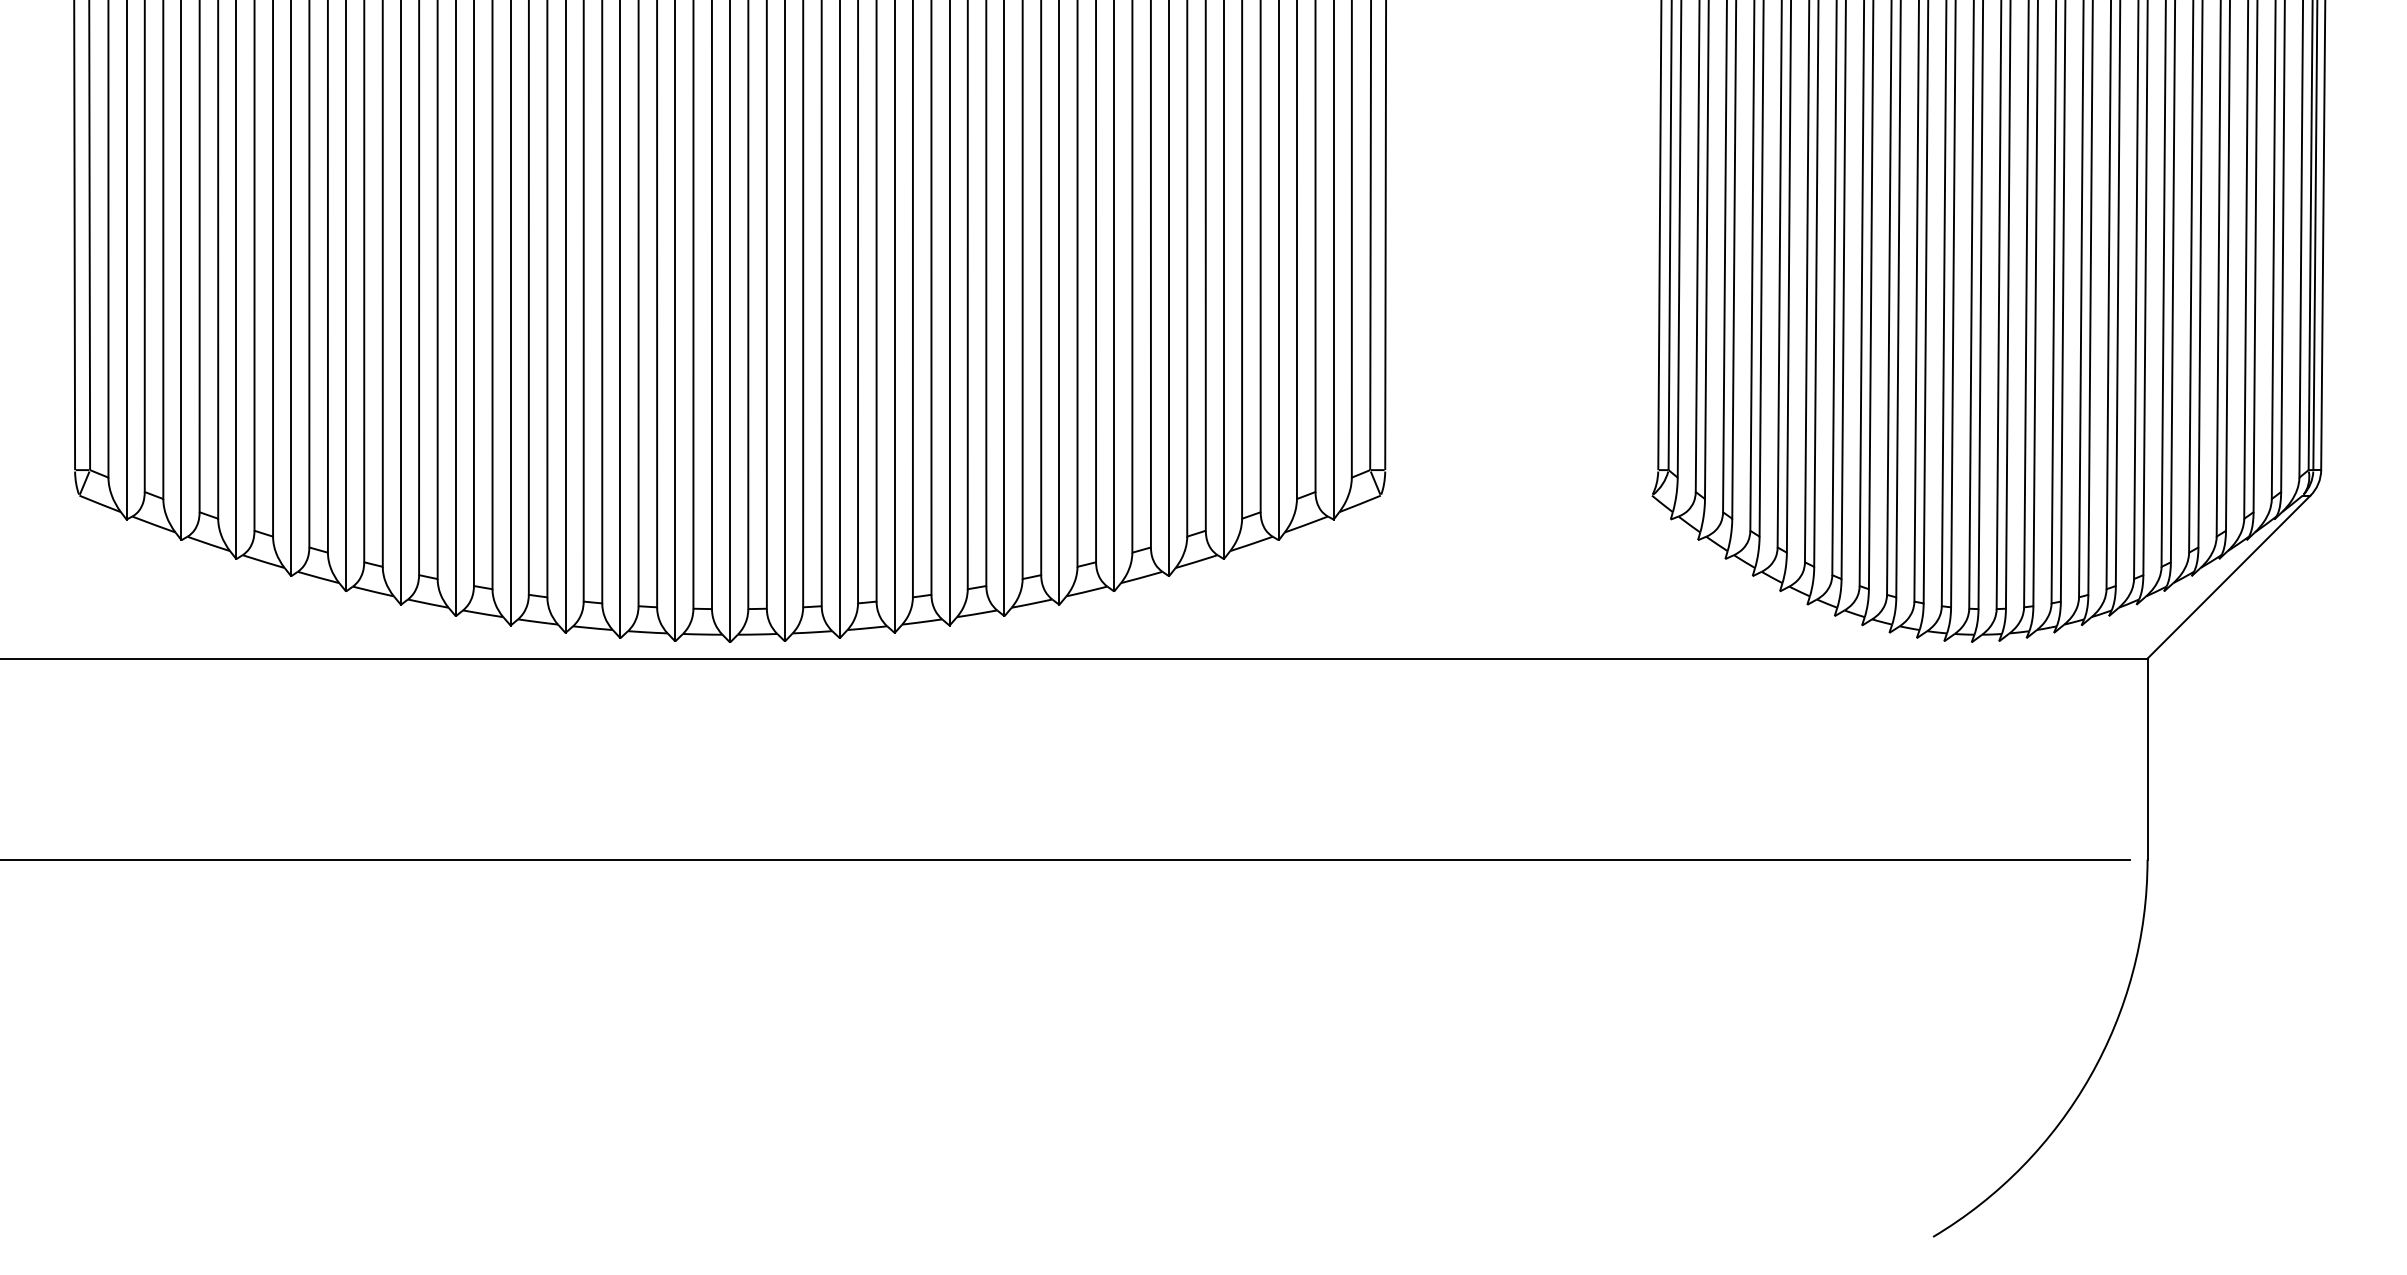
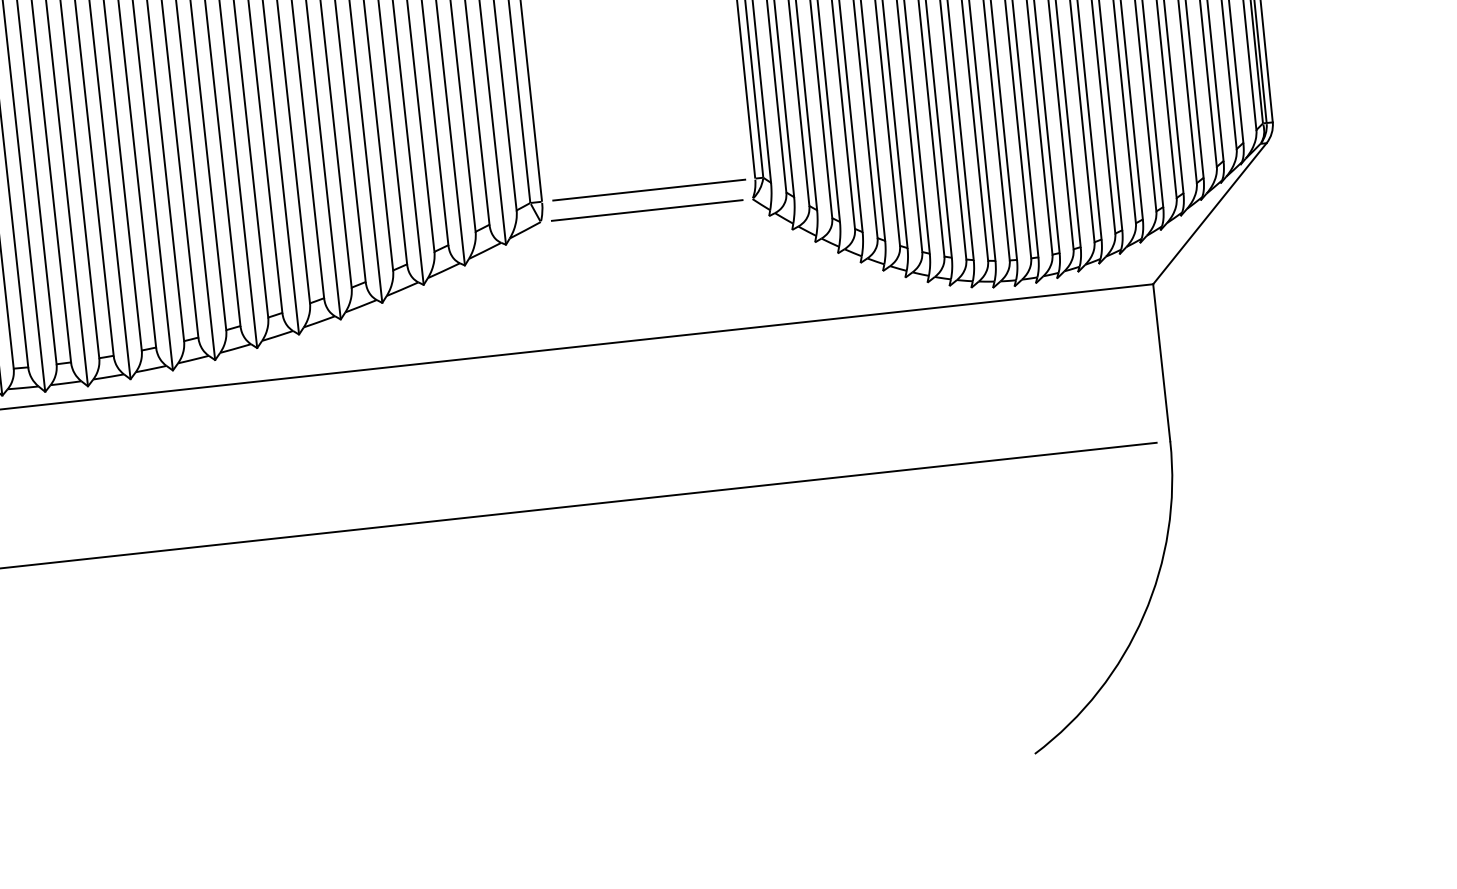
line: (1522, 470) -> (649, 190), added
line: (1516, 495) -> (646, 210), added

